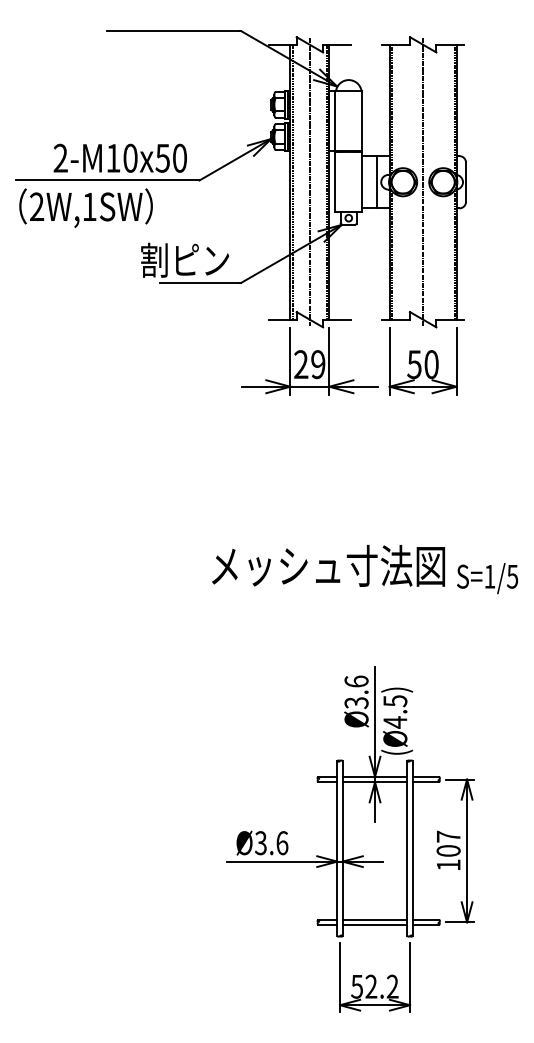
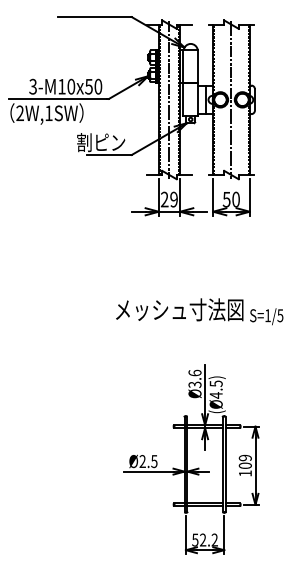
text: (59, 157) -> (32, 86), 2-M10x50 -> 3-M10x50
text: (446, 835) -> (244, 457), 107 -> 109
text: (271, 843) -> (148, 461), Ø3.6 -> Ø2.5

